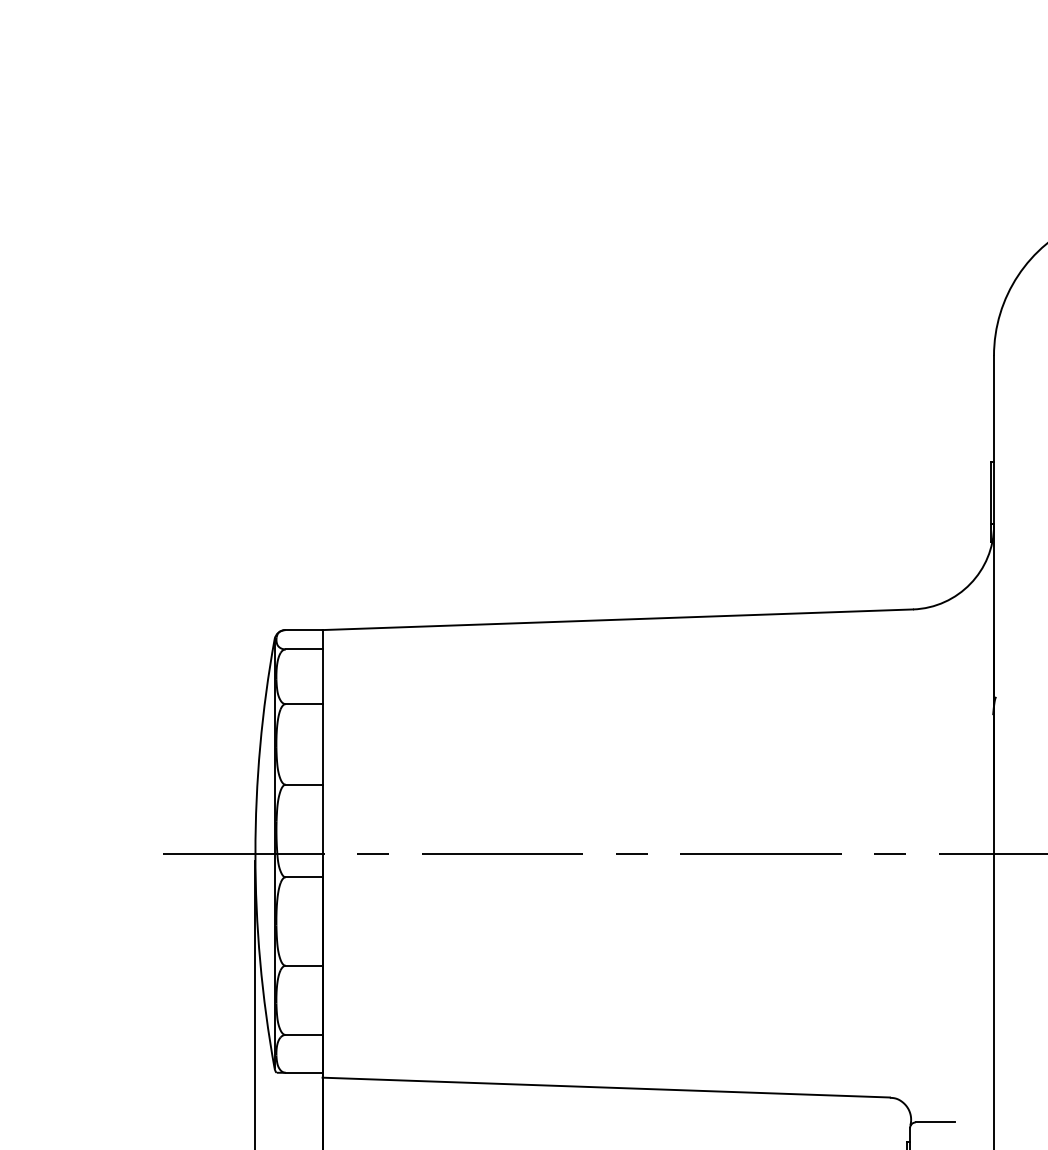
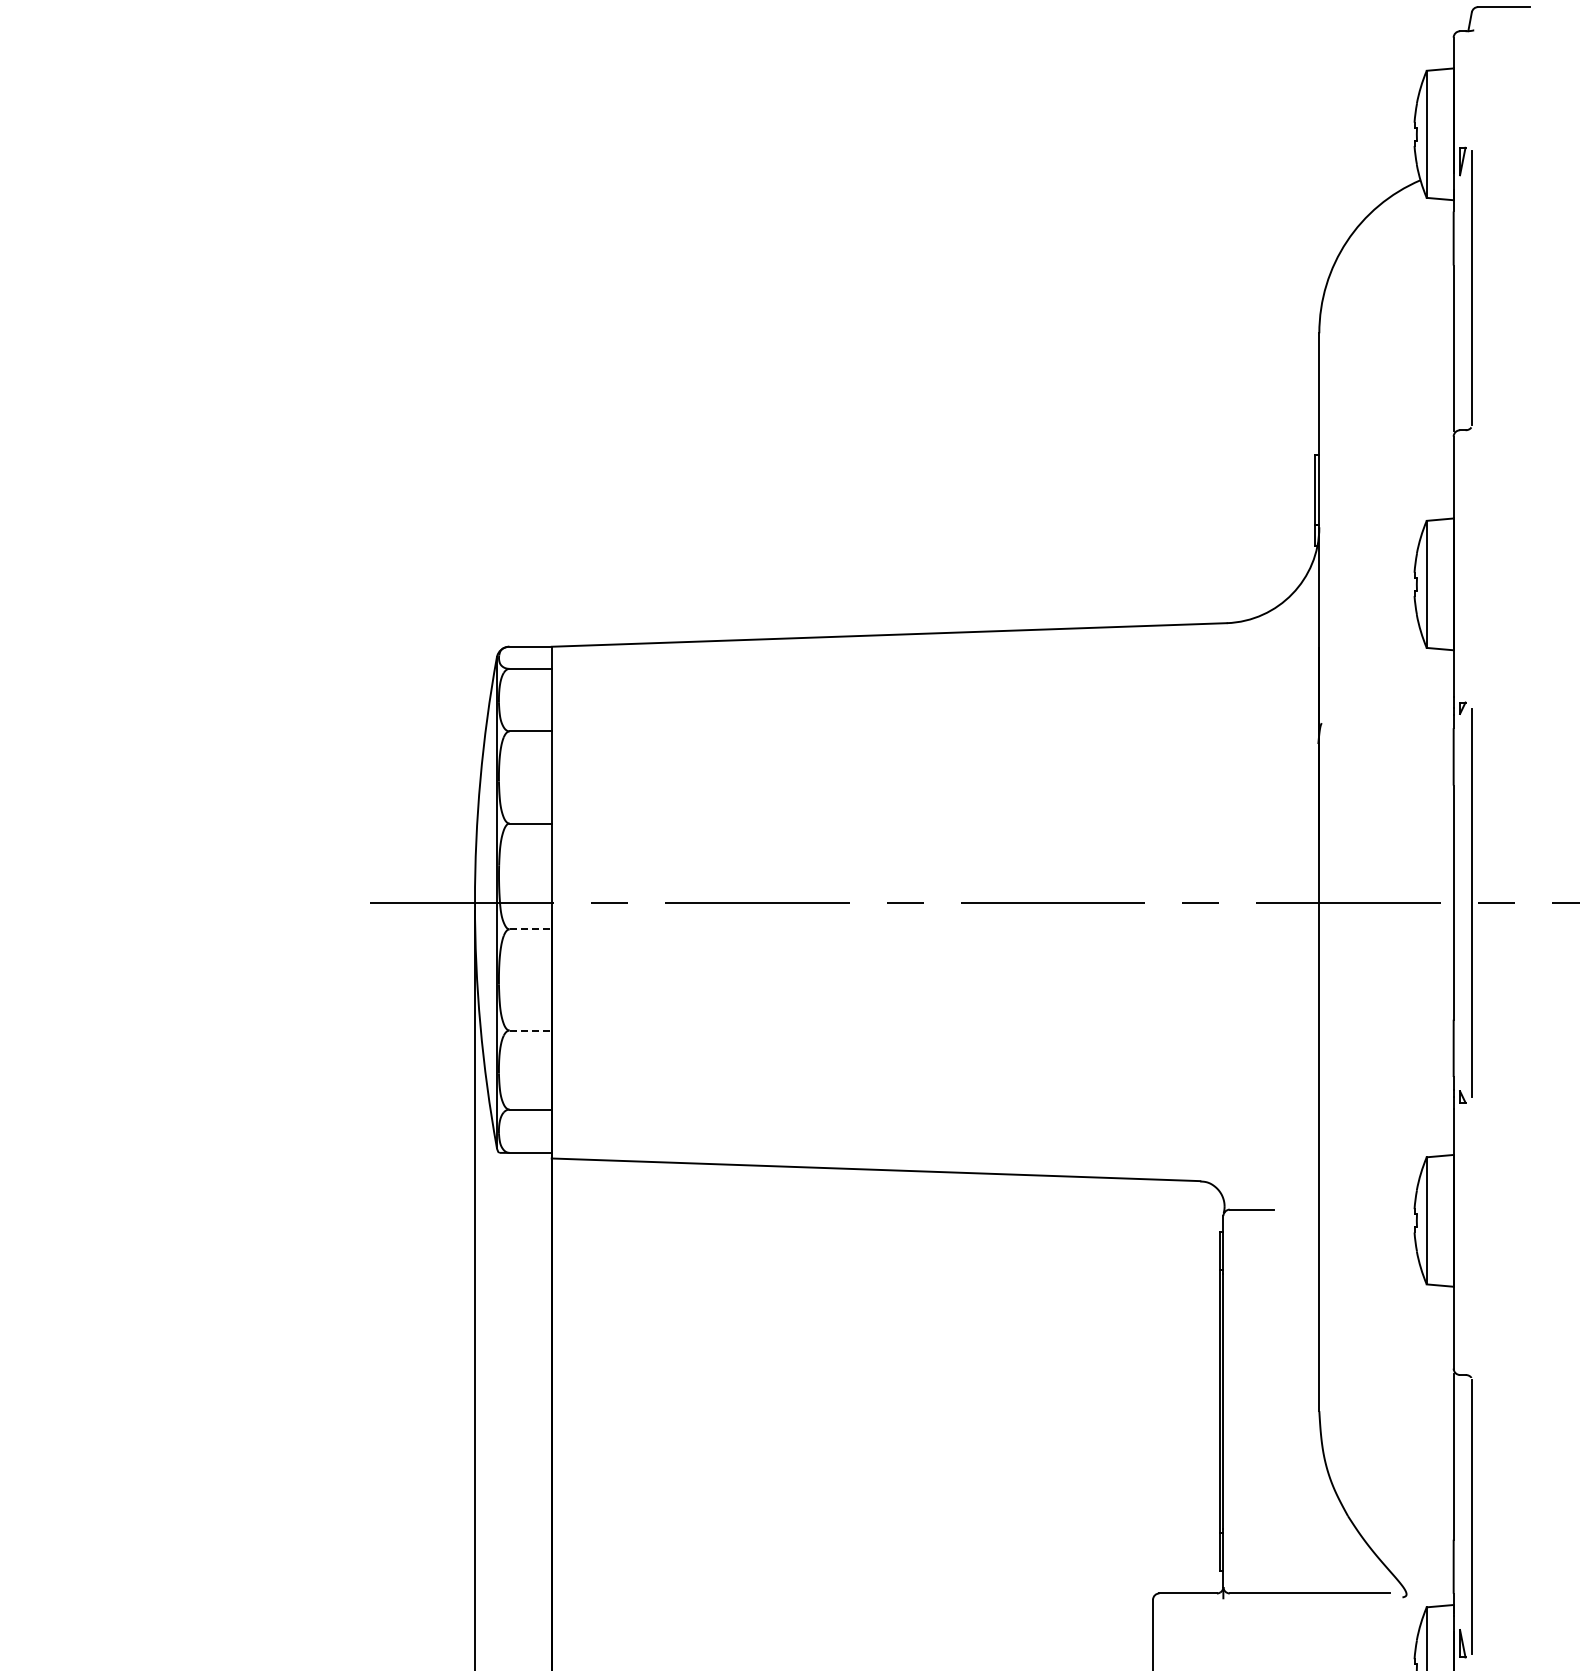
line: (304, 877) -> (531, 929), solid -> dashed
line: (304, 965) -> (531, 1030), solid -> dashed

